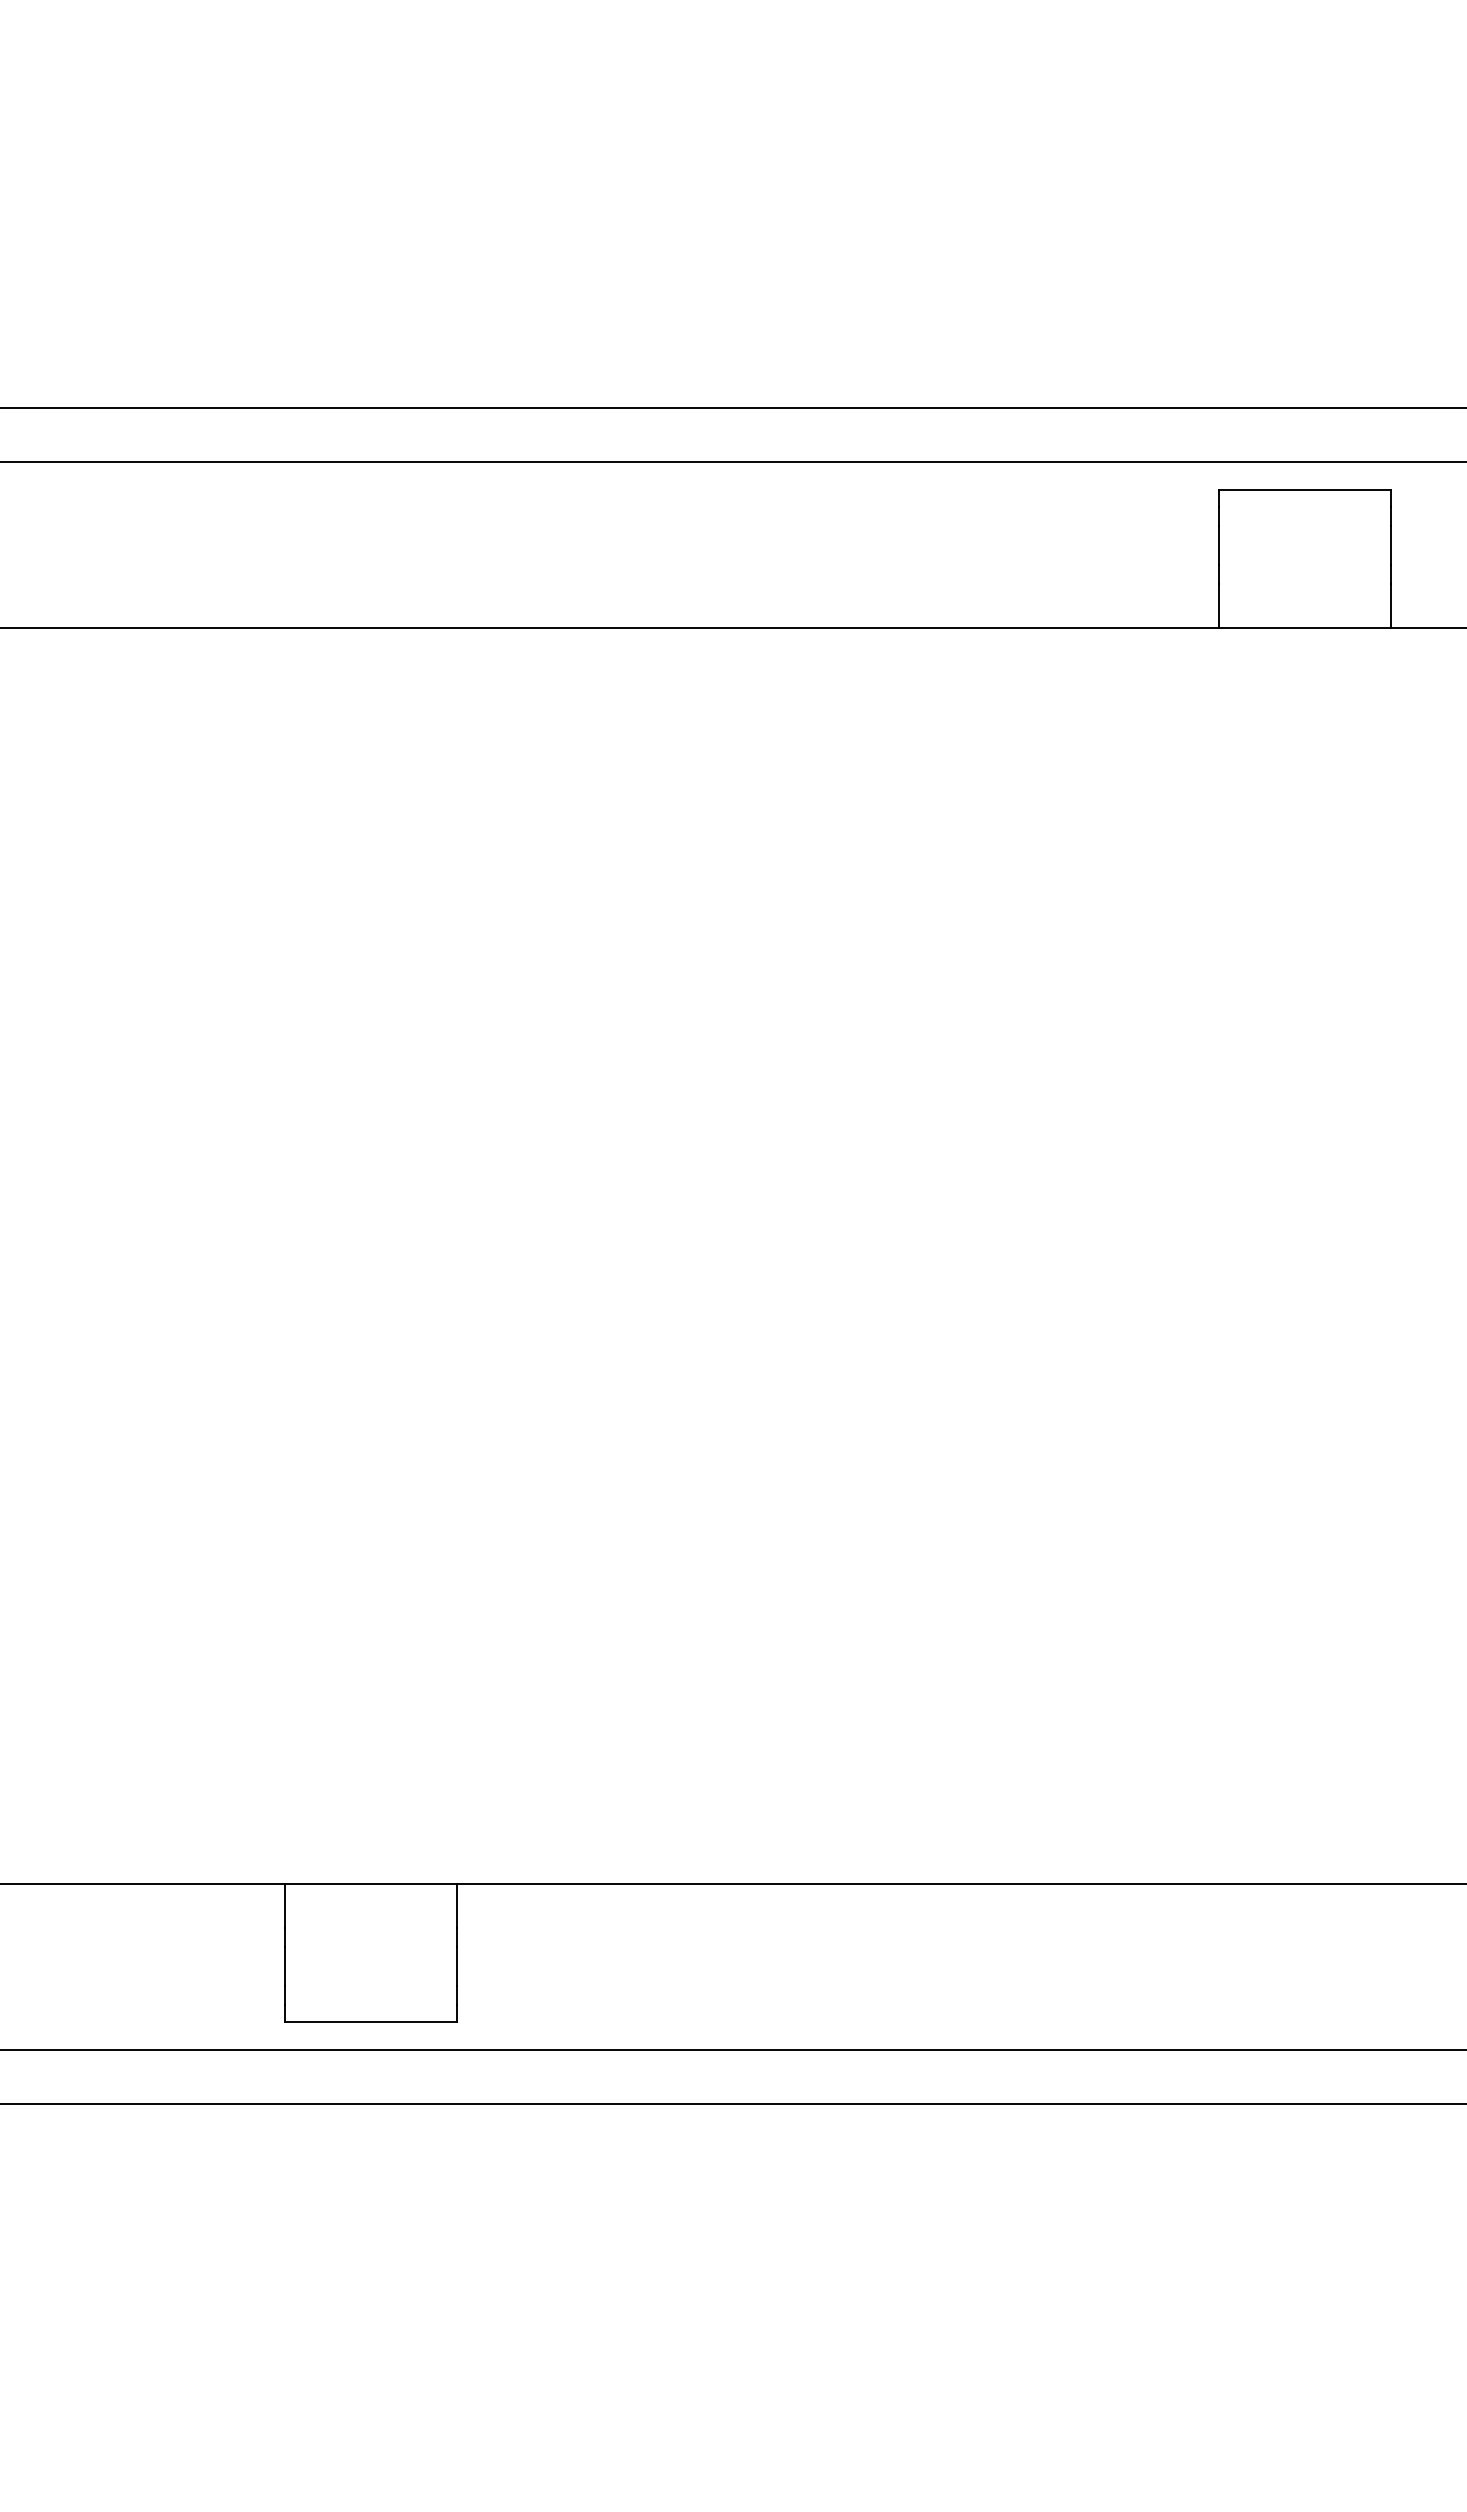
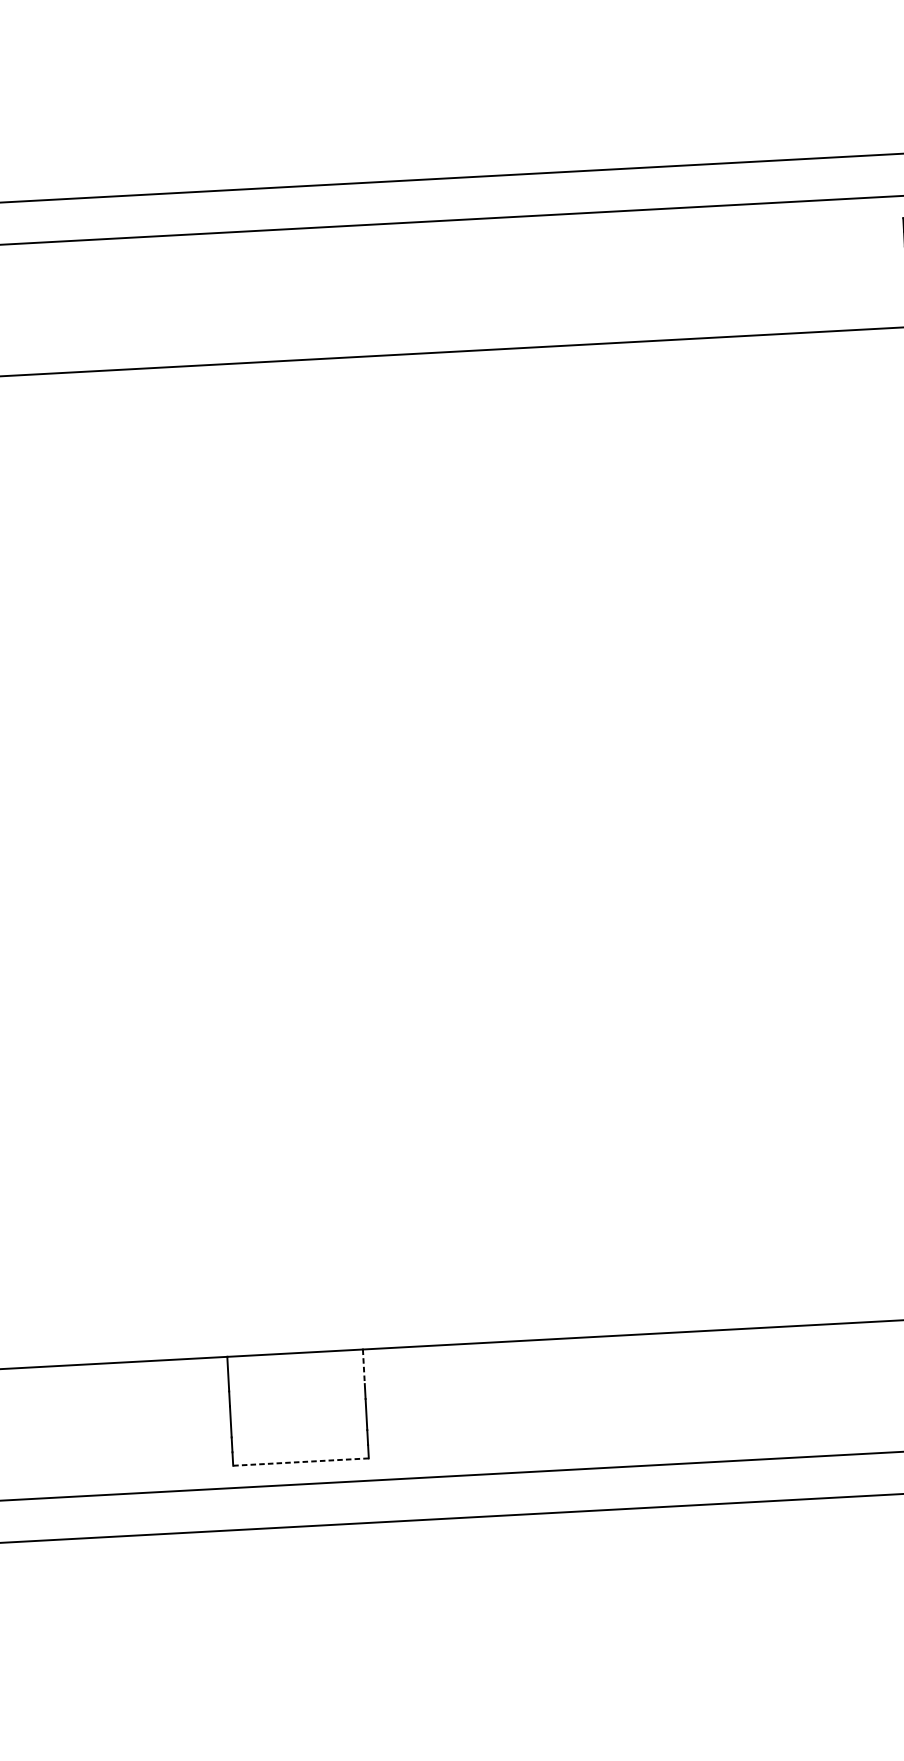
line: (457, 1905) -> (363, 1366), solid -> dashed
line: (371, 2022) -> (301, 1462), solid -> dashed

